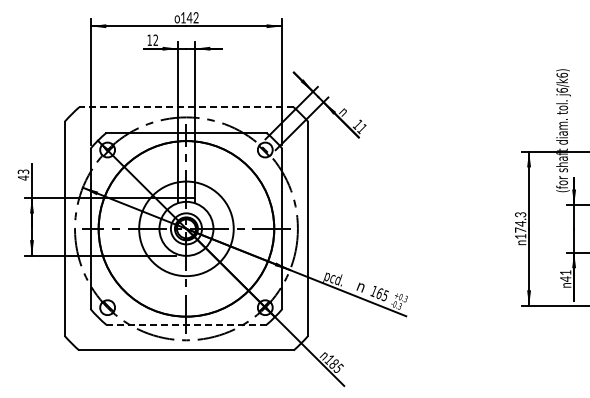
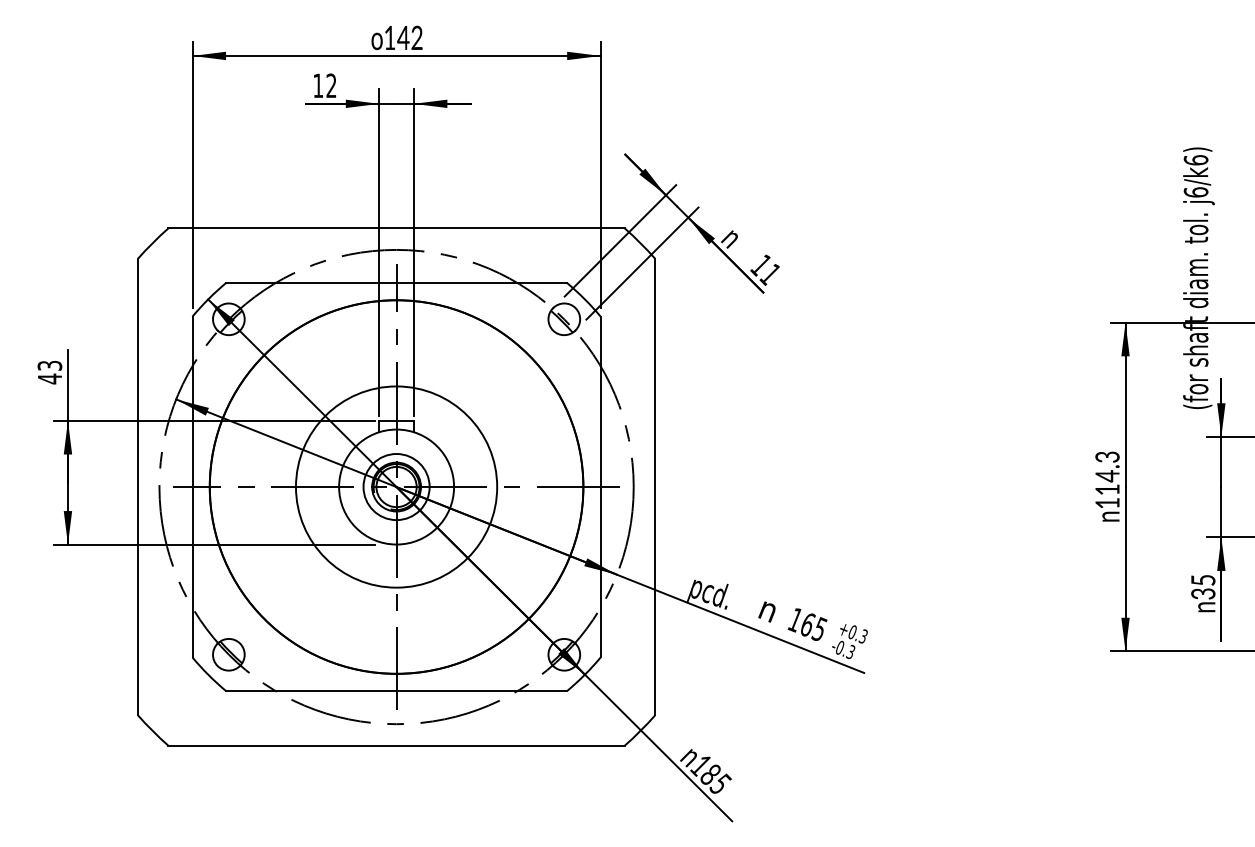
line: (185, 107) -> (394, 228), dashed -> solid
text: (520, 229) -> (1107, 488), 174.3 -> 114.3
text: (565, 276) -> (1202, 588), 41 -> 35
line: (186, 324) -> (396, 690), dashed -> solid

